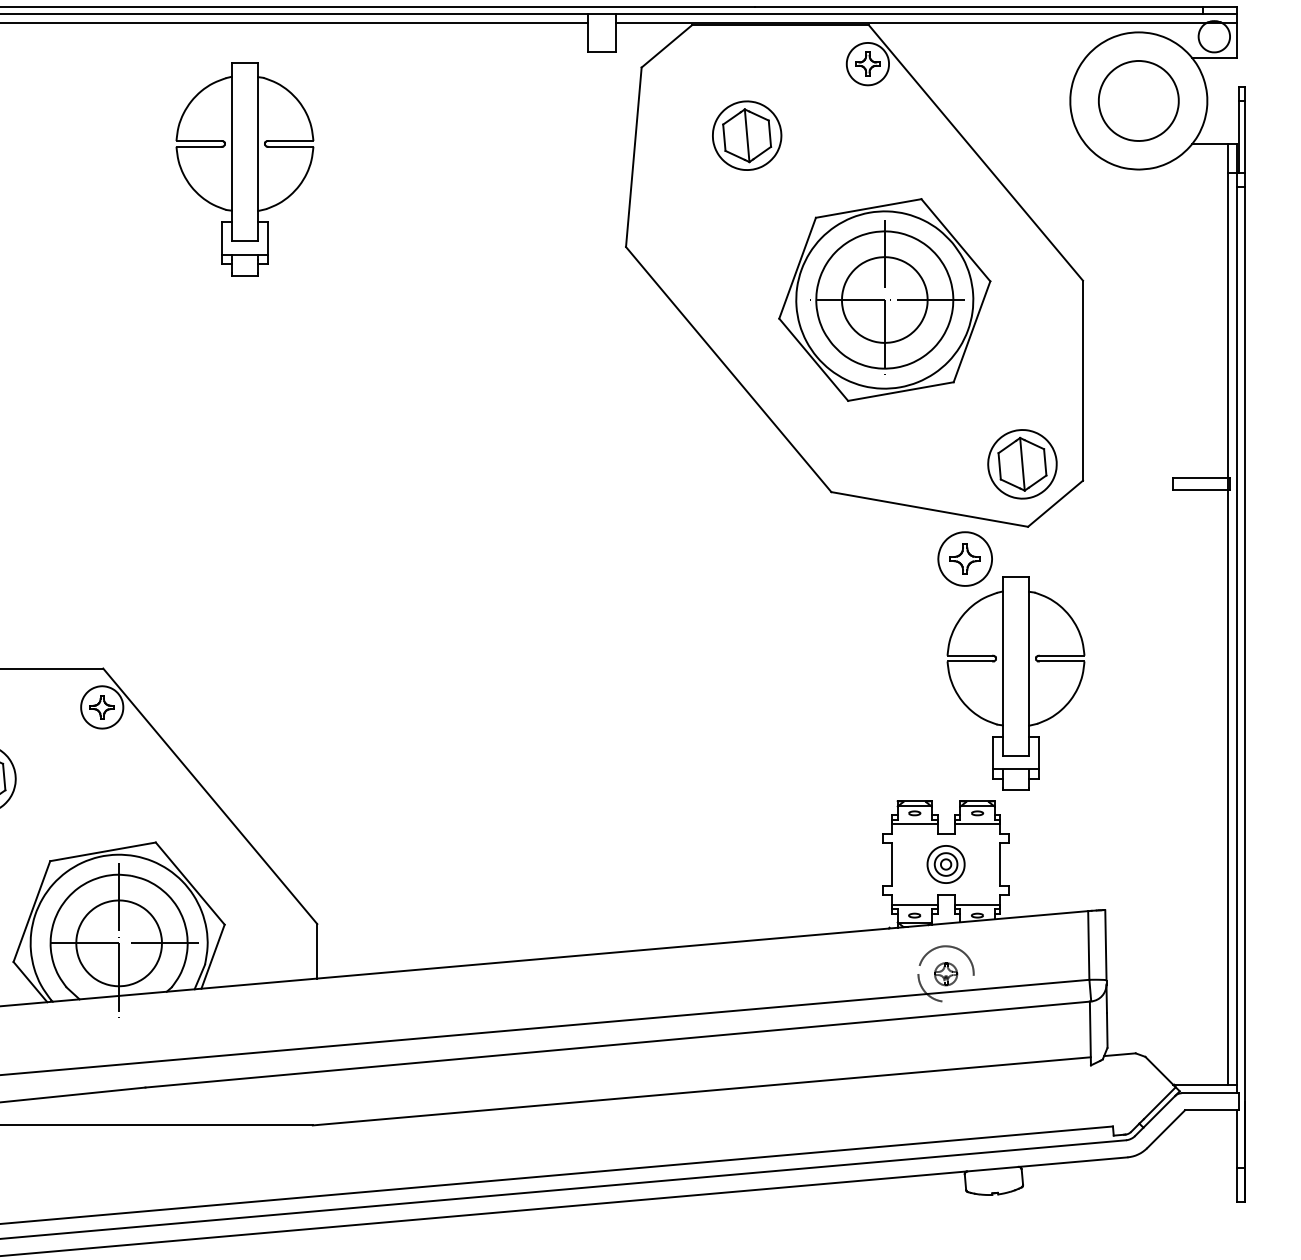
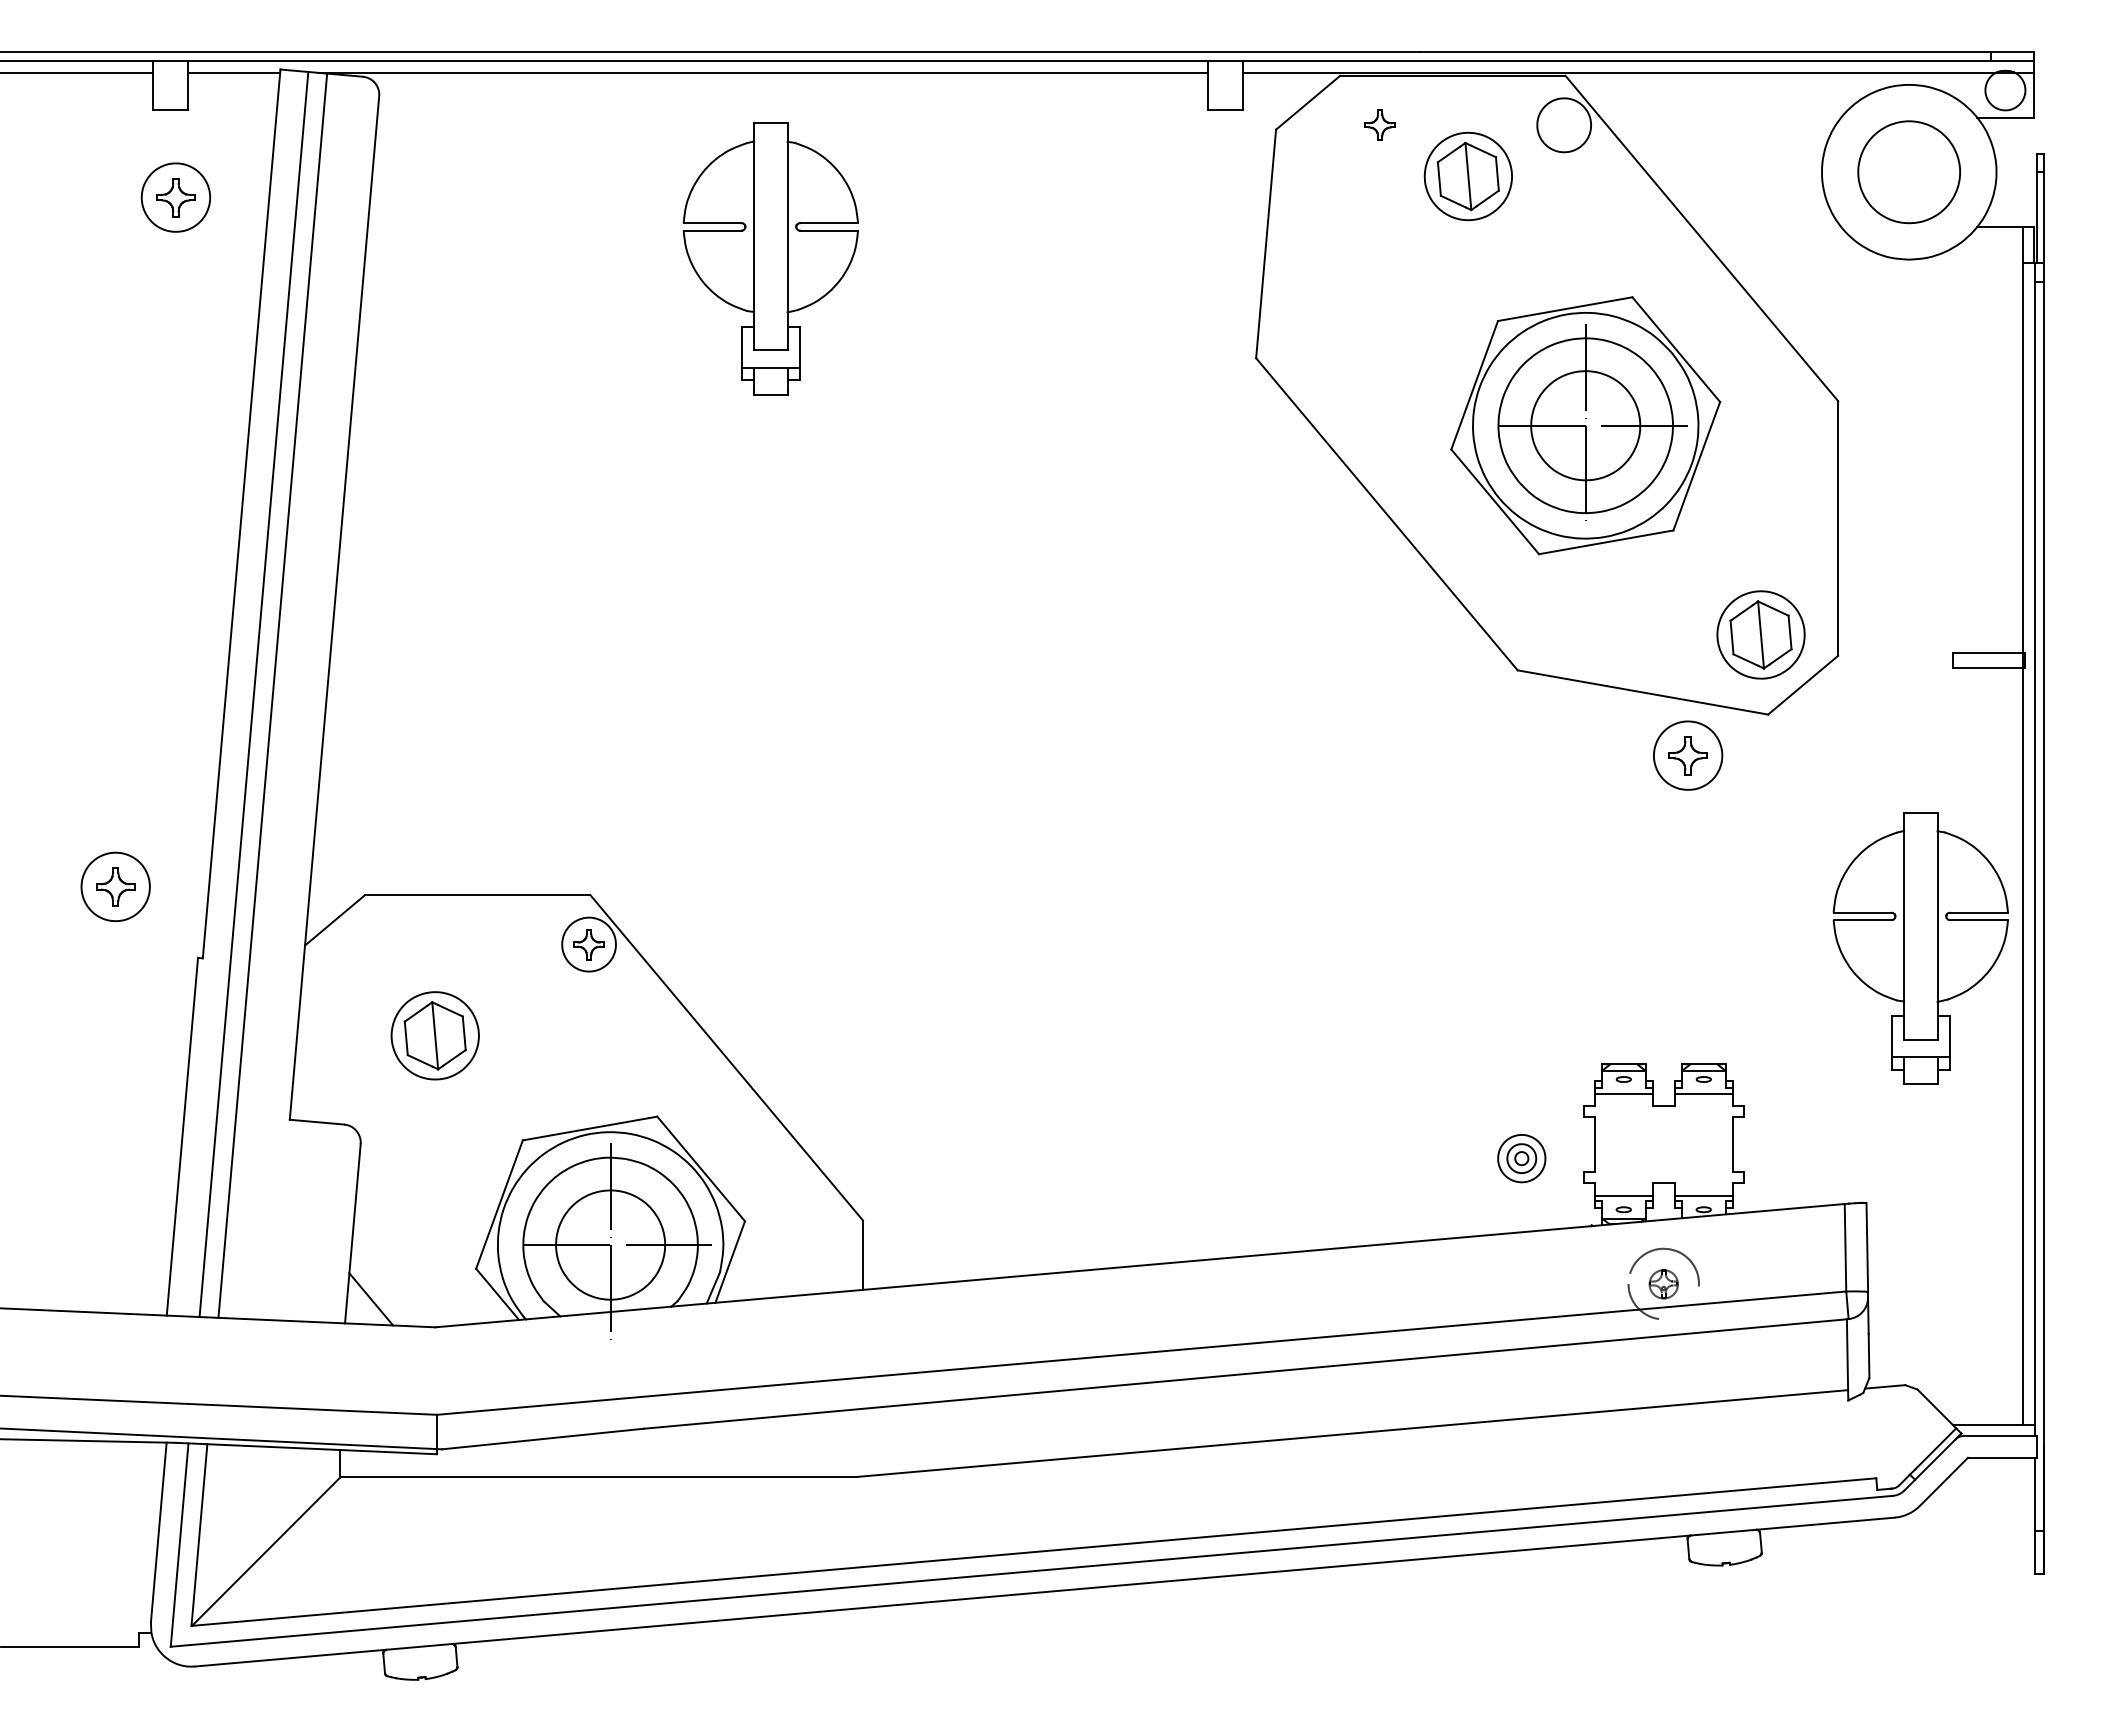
part: (867, 63) -> (1379, 124), moved
part: (746, 135) -> (1467, 176), moved
part: (1015, 683) -> (1920, 948), moved
part: (945, 864) -> (1521, 1158), moved

